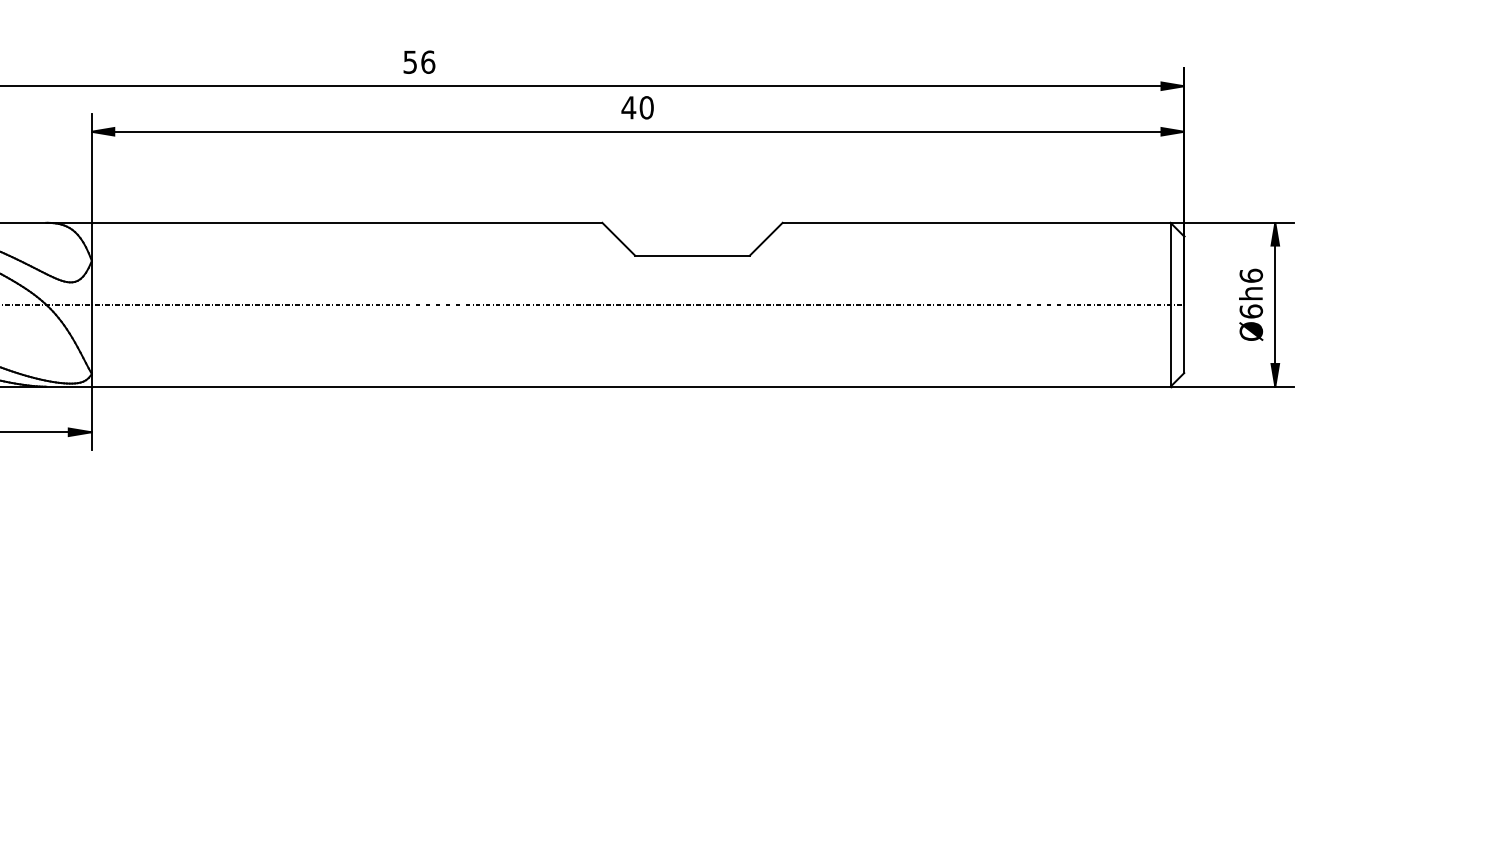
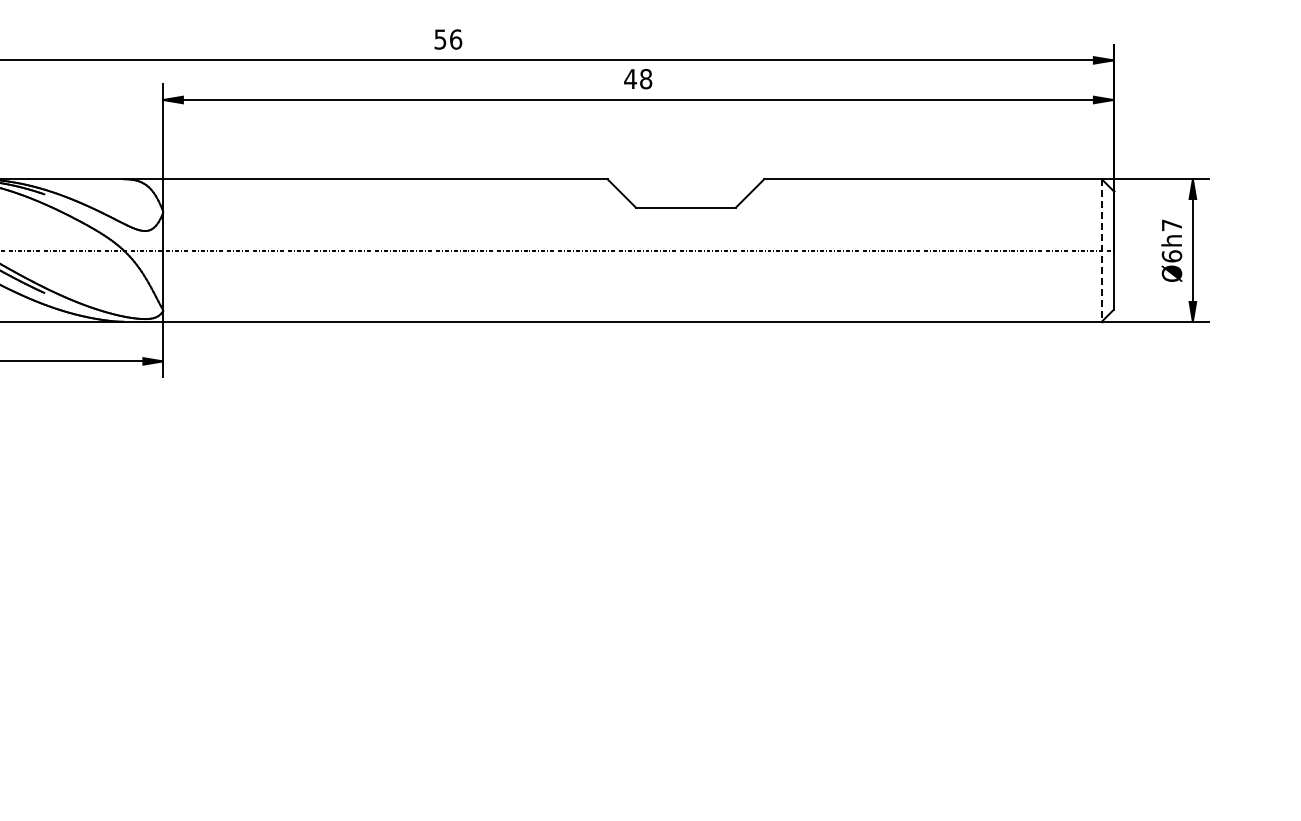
text: (647, 108) -> (646, 79), 40 -> 48
text: (1250, 276) -> (1171, 225), Ø6h6 -> Ø6h7
line: (1170, 305) -> (1101, 251), solid -> dashed

